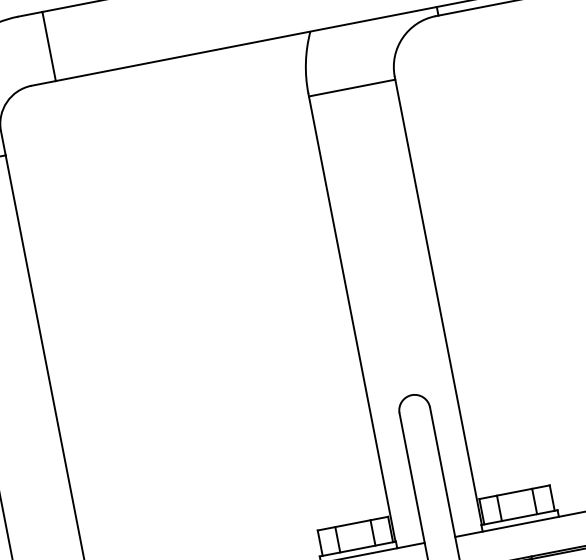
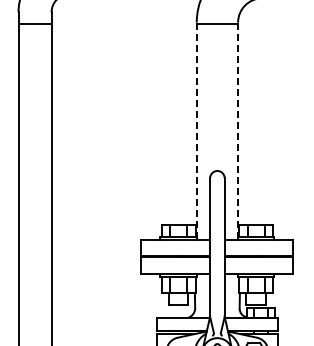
line: (439, 302) -> (238, 130), solid -> dashed
line: (351, 319) -> (196, 130), solid -> dashed

